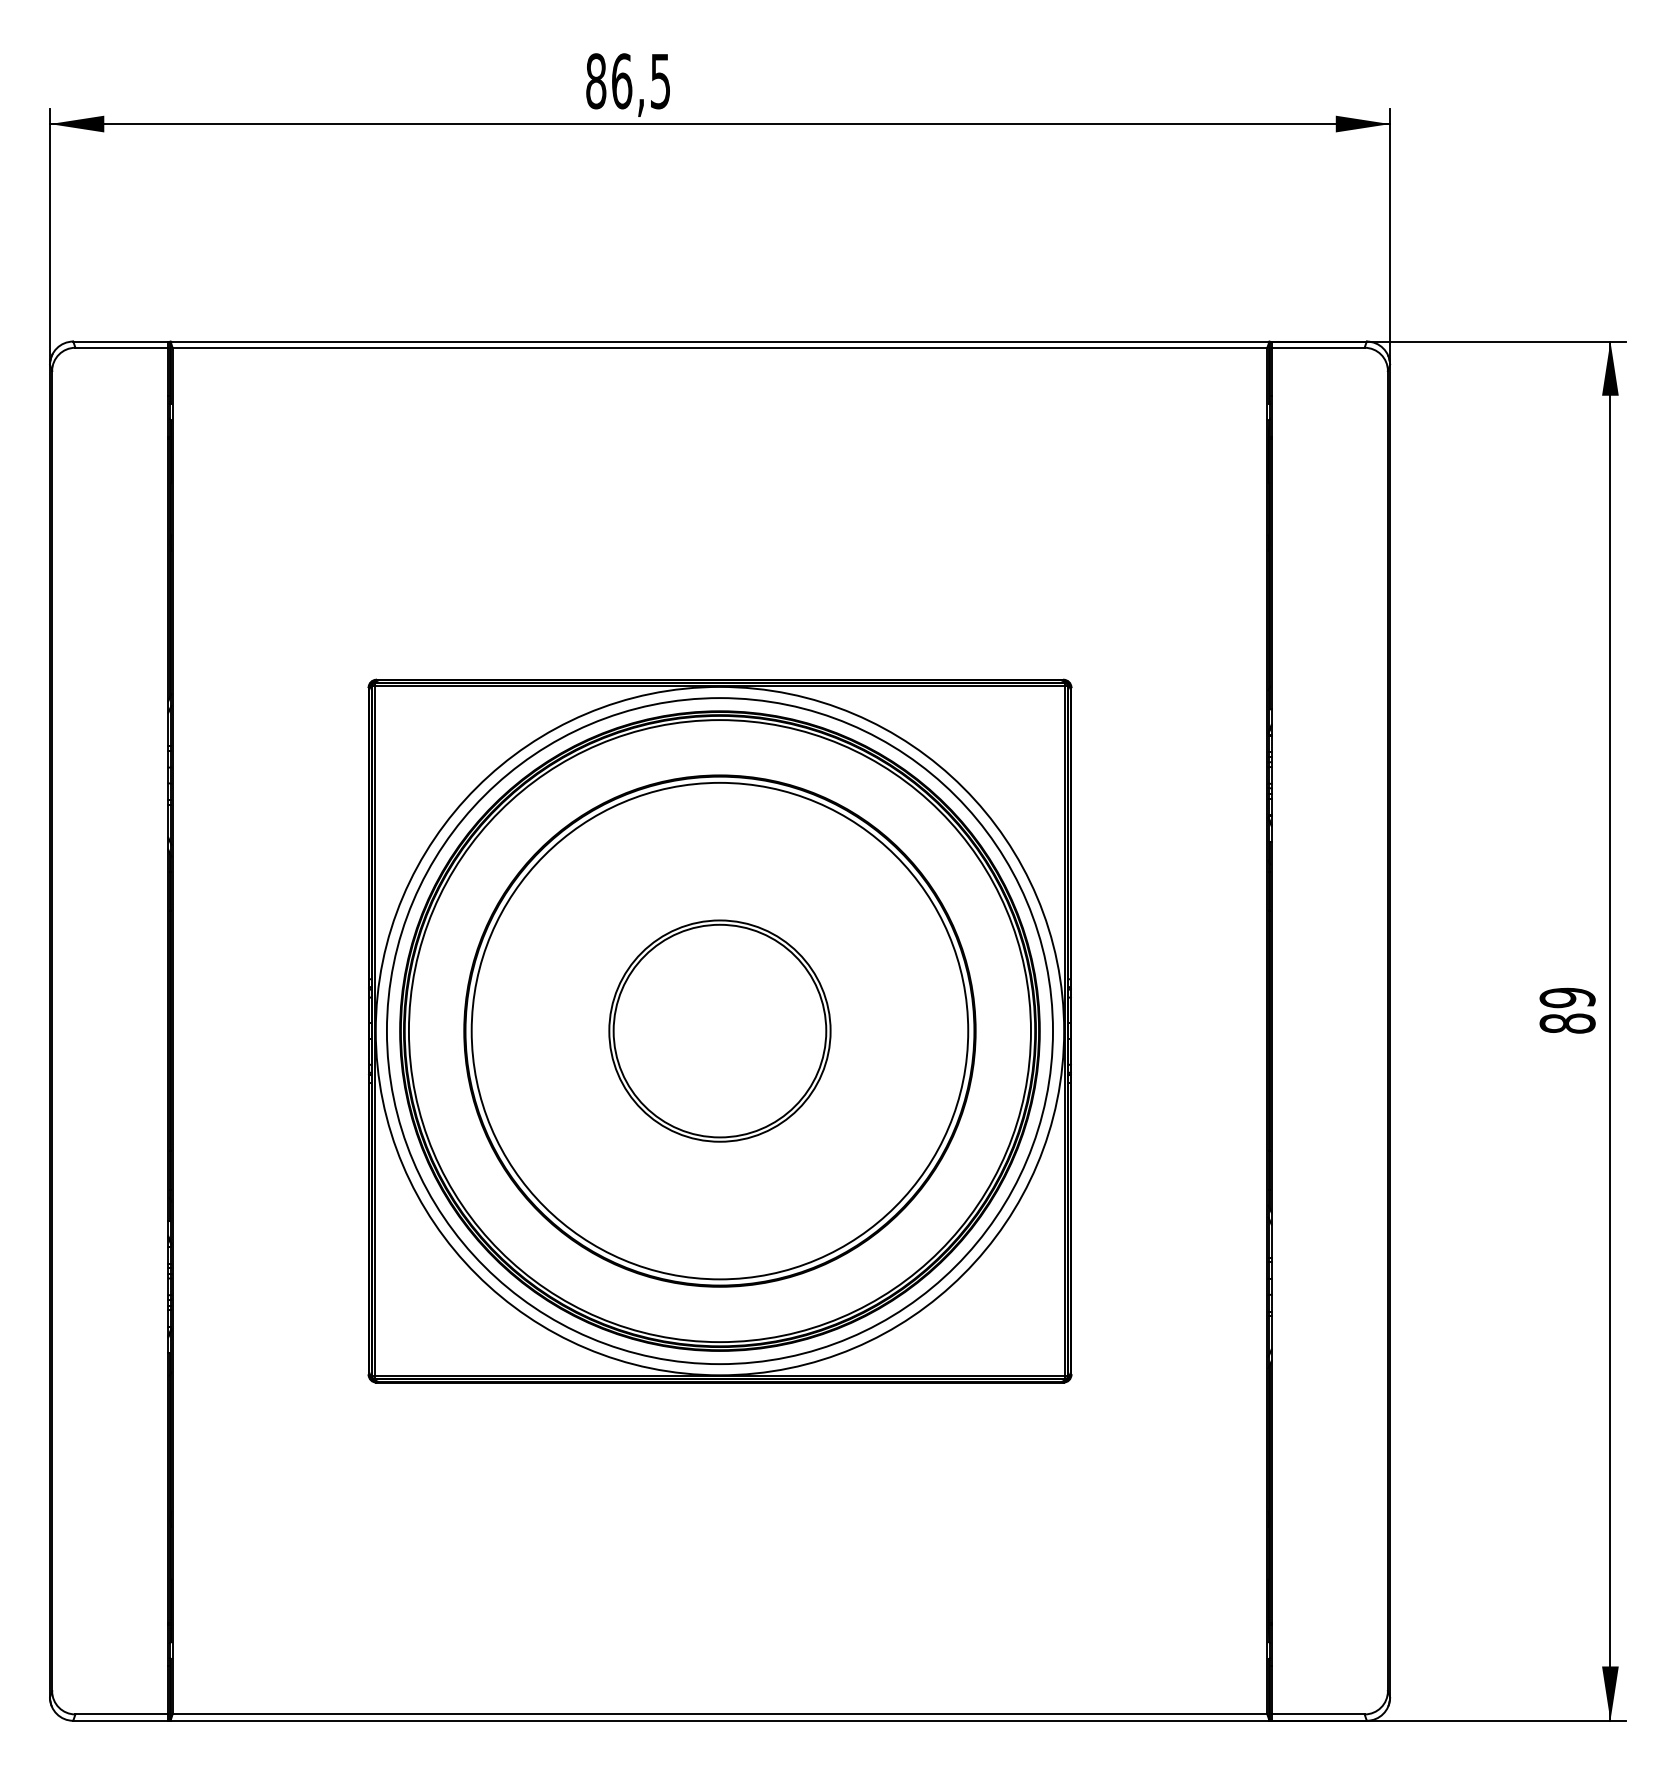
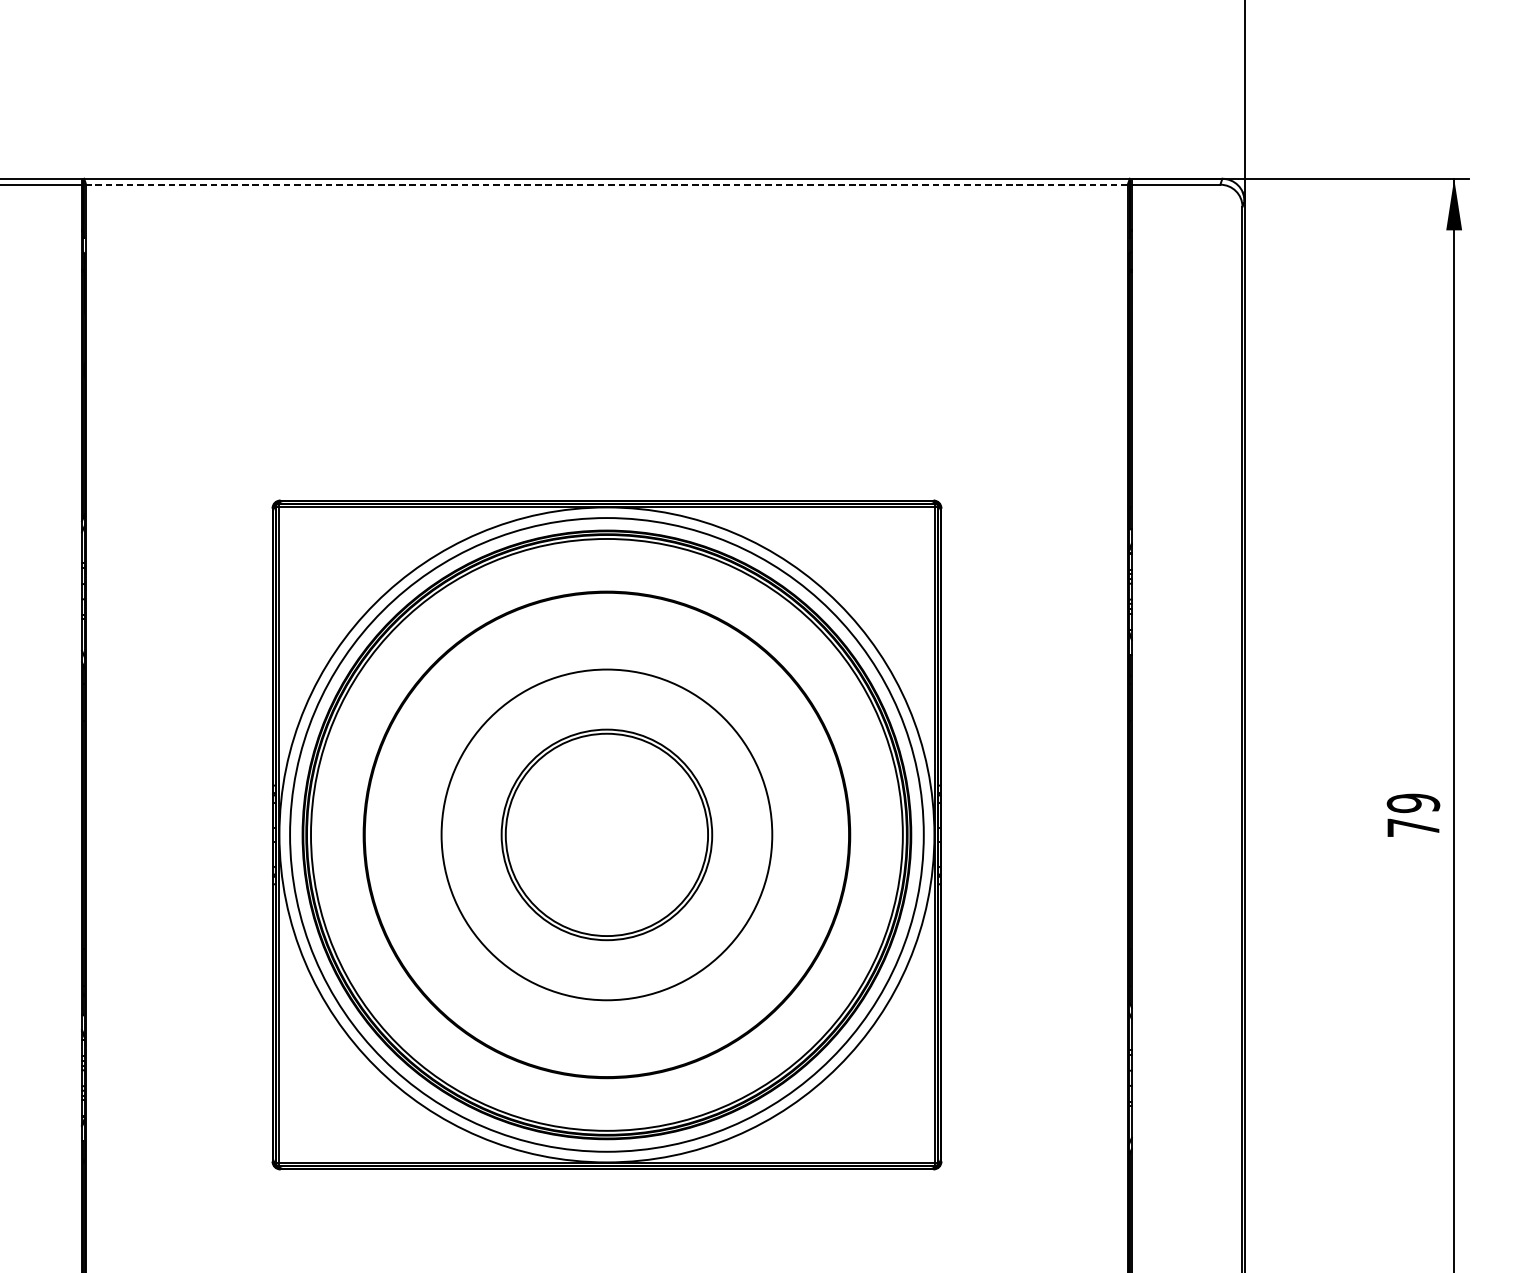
line: (719, 347) -> (606, 184), solid -> dashed
text: (1567, 1023) -> (1413, 827), 89 -> 79
circle: (719, 1030) -> (606, 834), size x0.7

